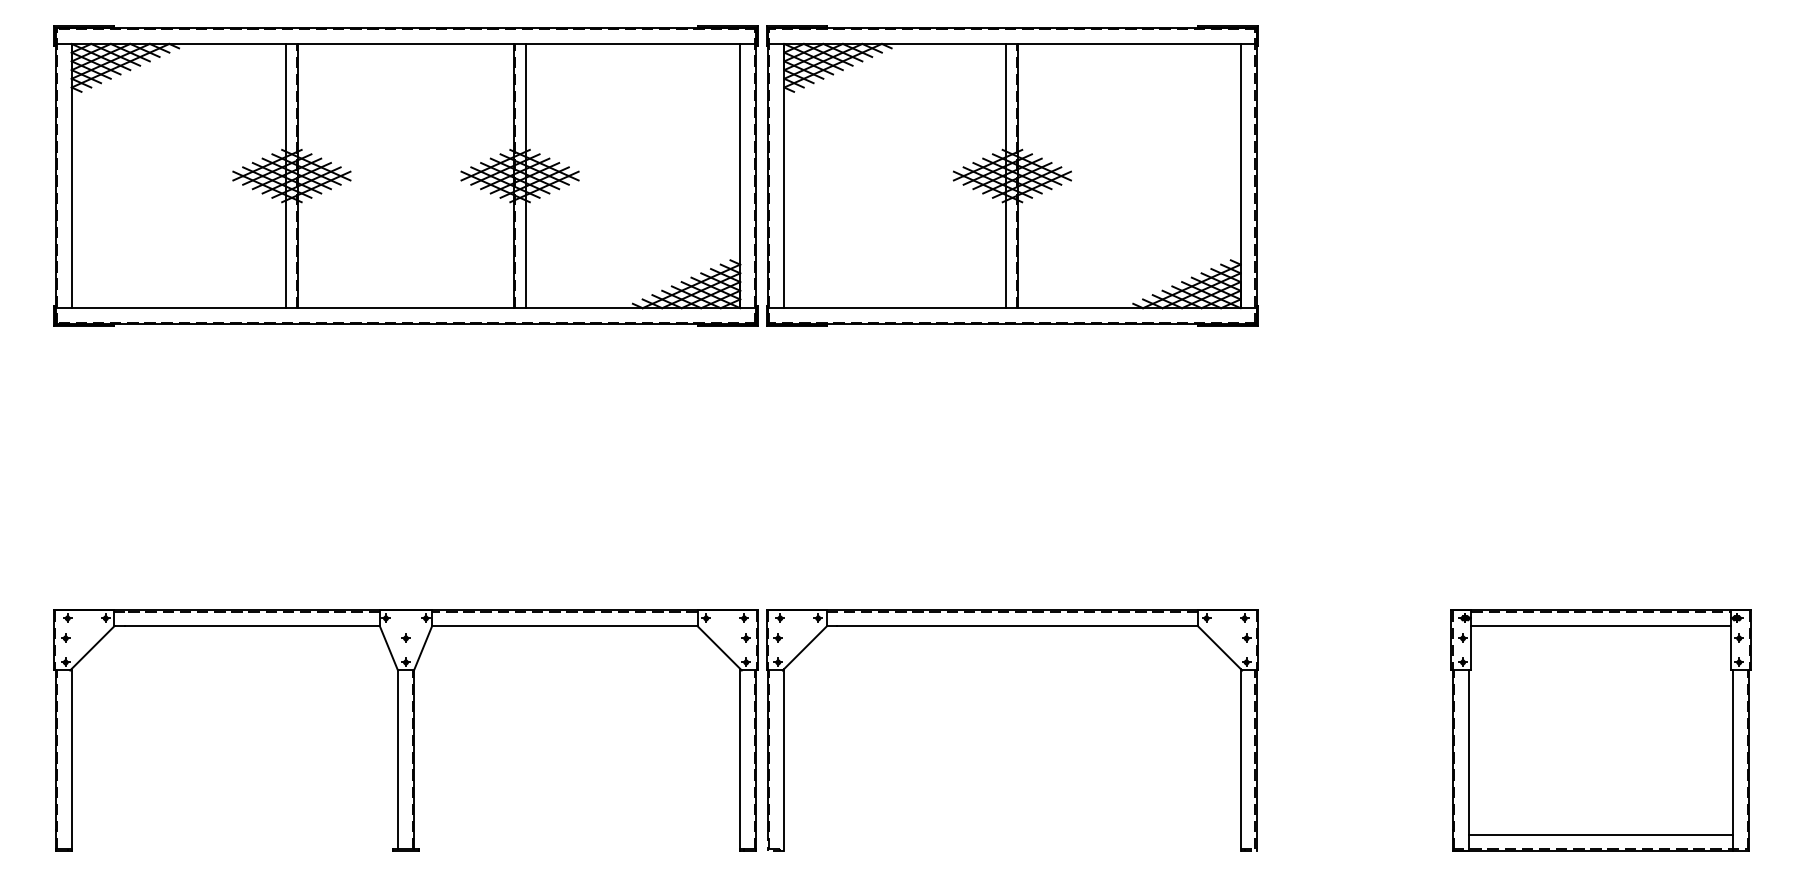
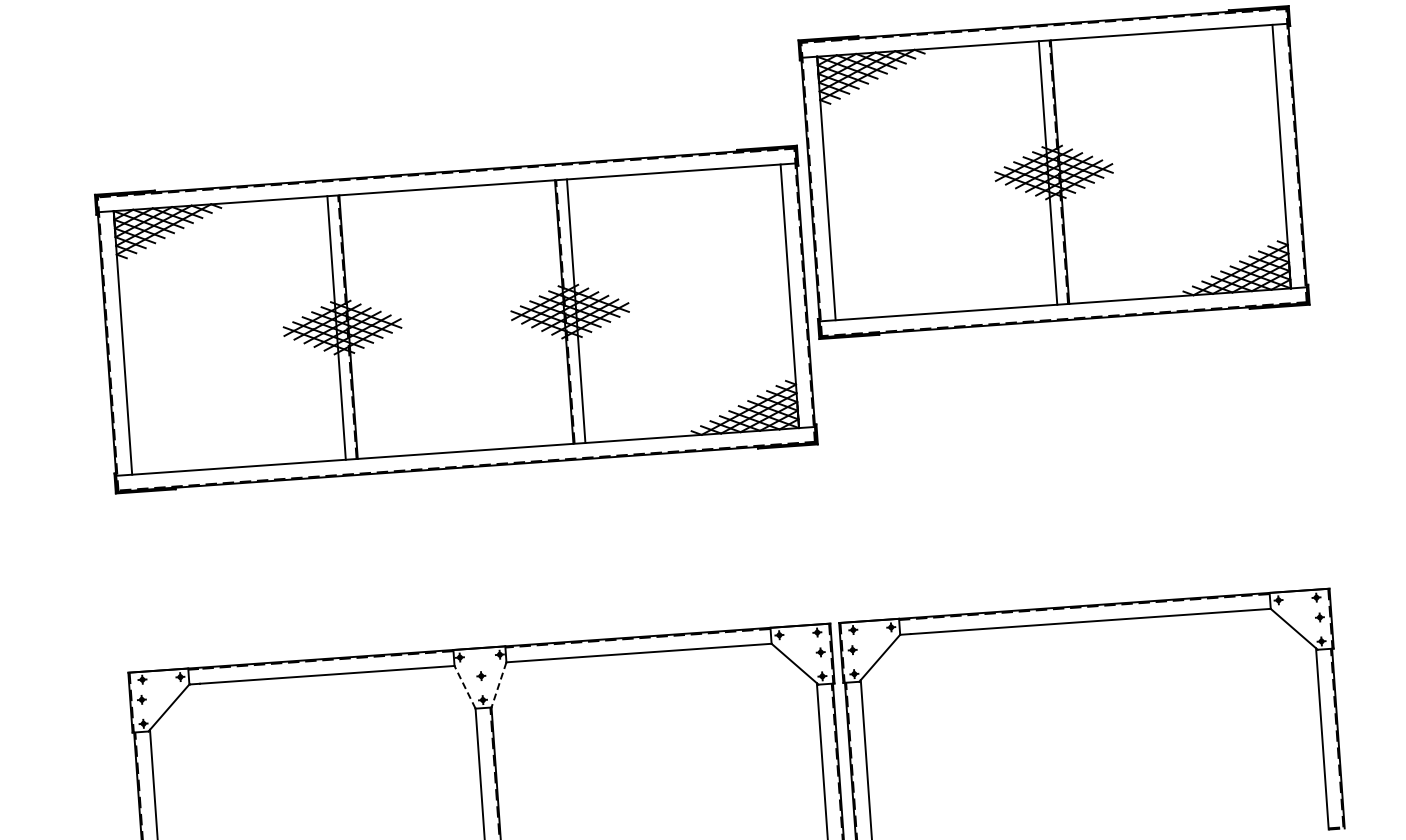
part: (405, 175) -> (455, 319), moved
line: (388, 648) -> (464, 687), solid -> dashed
line: (423, 648) -> (499, 684), solid -> dashed

